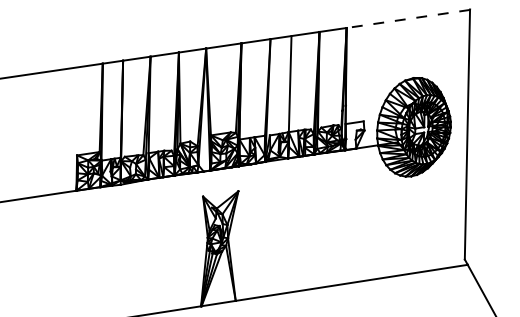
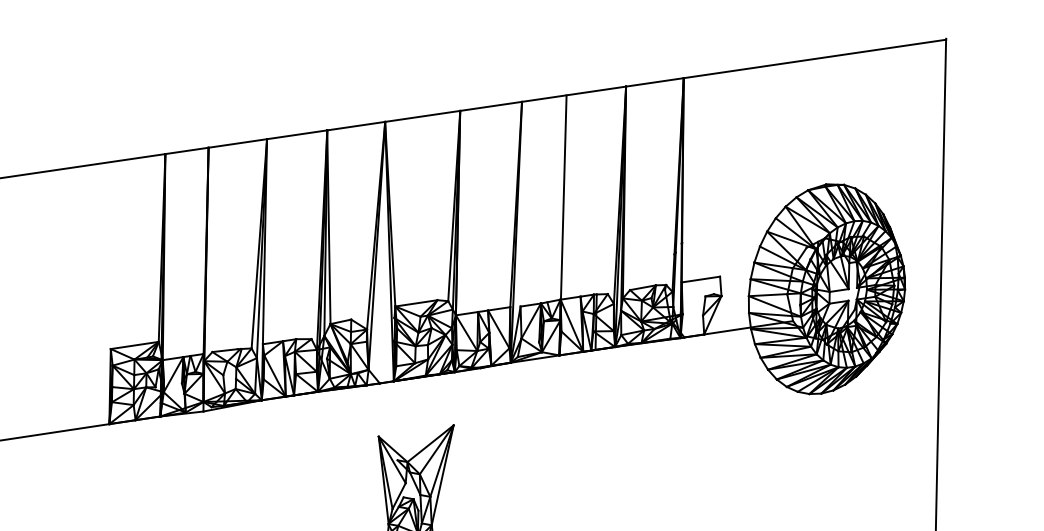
line: (407, 19) -> (813, 60), dashed -> solid

